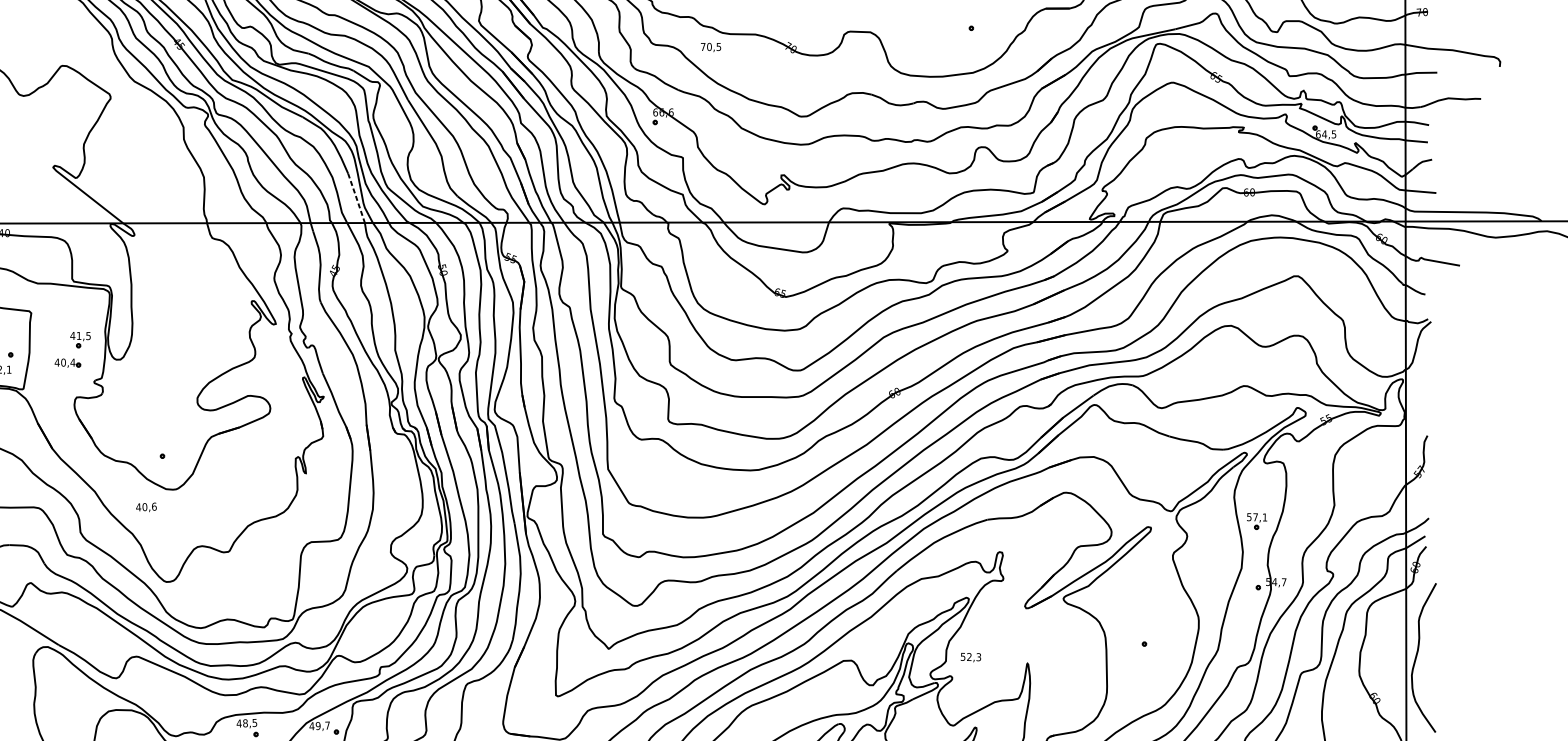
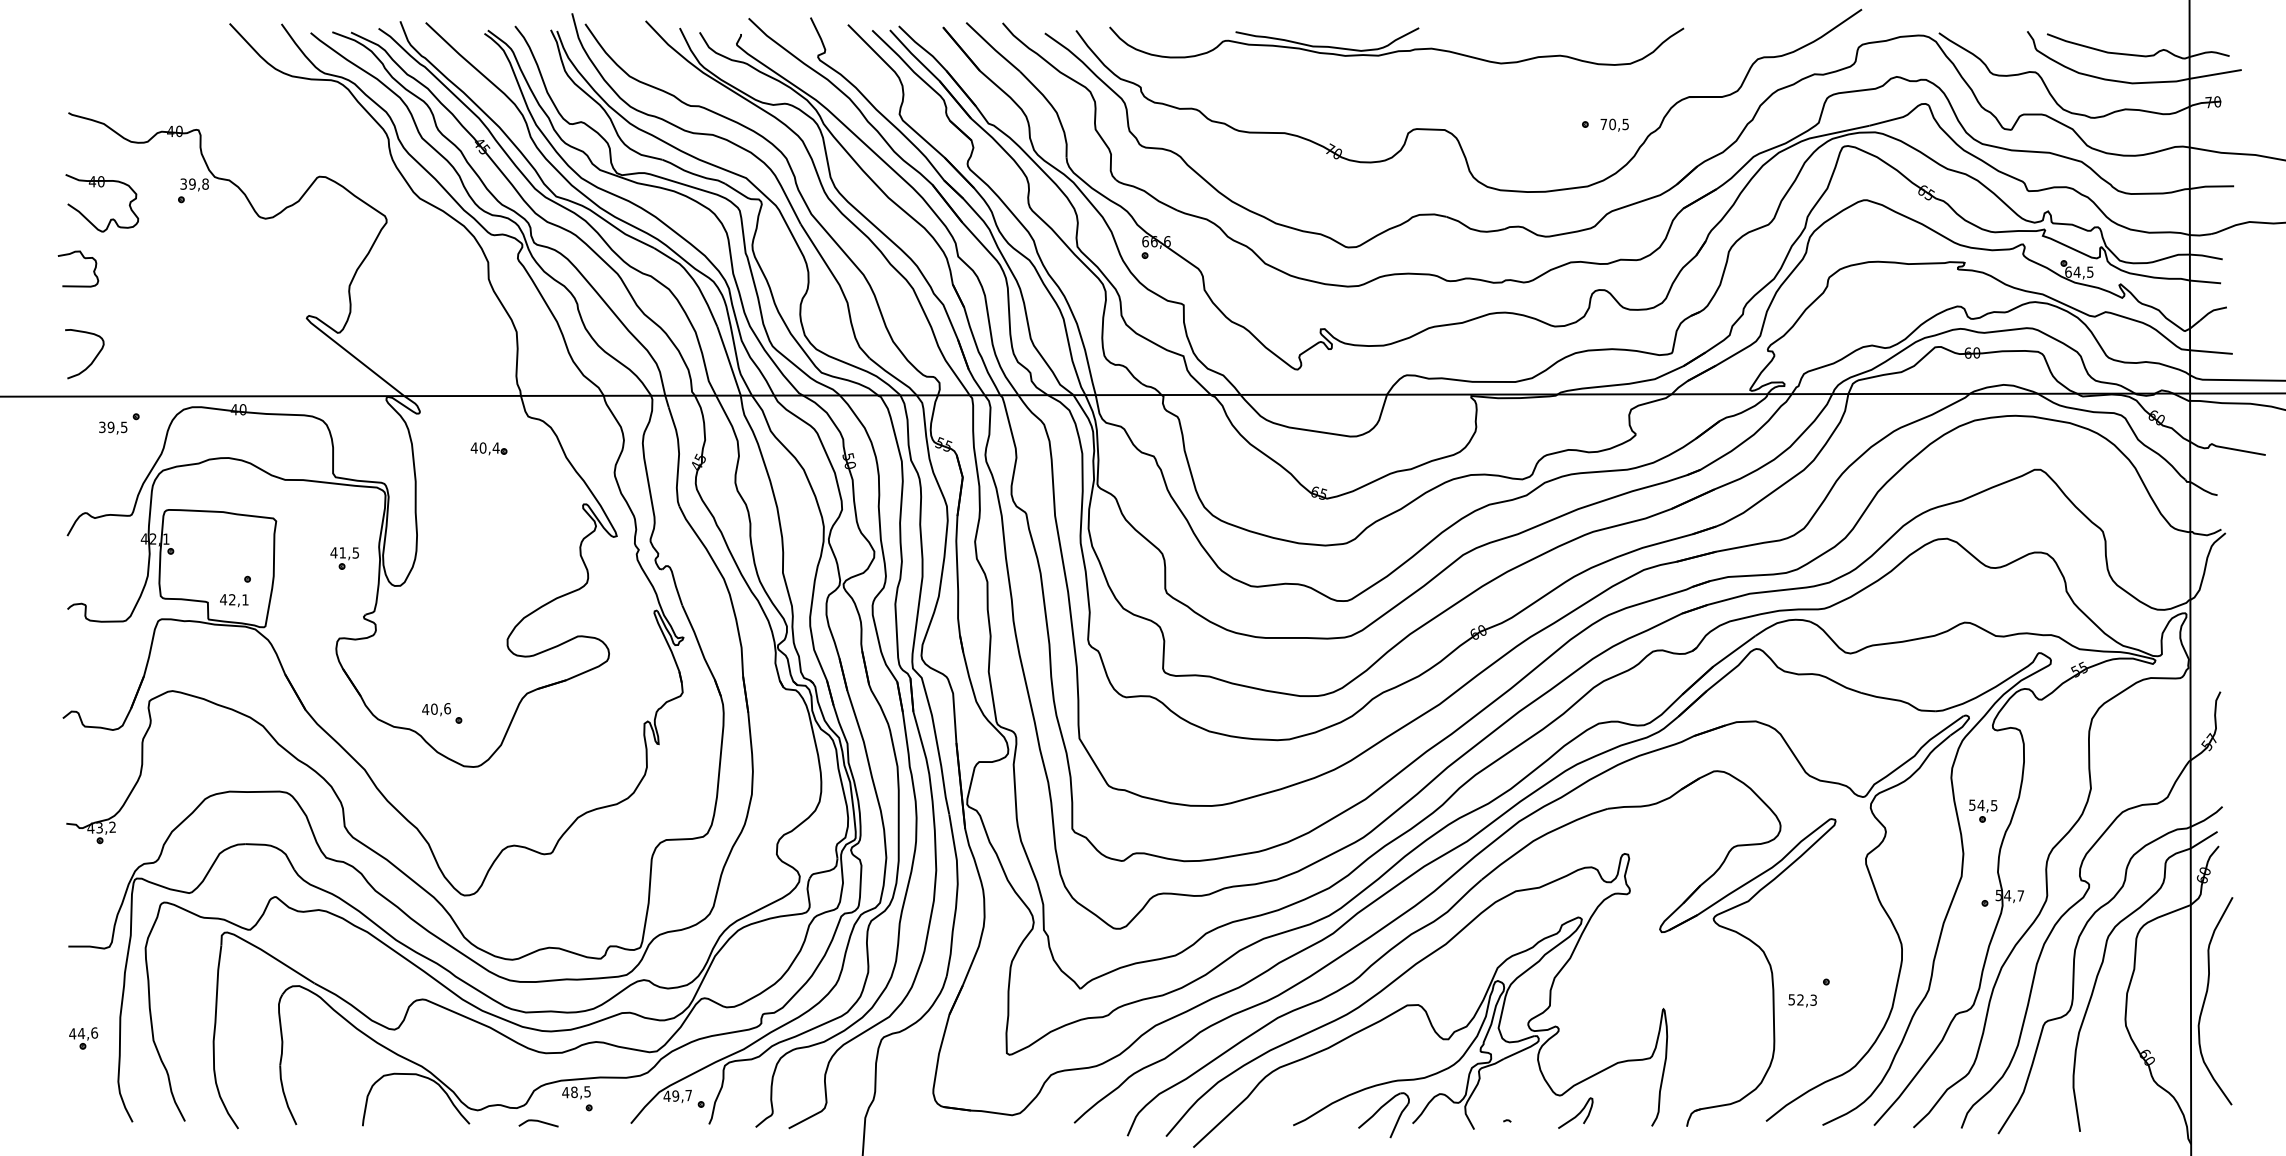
text: (710, 47) -> (1614, 124), moved
line: (356, 198) -> (729, 361), dashed -> solid
part: (67, 362) -> (488, 448), moved
text: (146, 507) -> (436, 709), moved
text: (1260, 517) -> (1987, 805), 57,1 -> 54,5
text: (970, 657) -> (1802, 1000), moved

